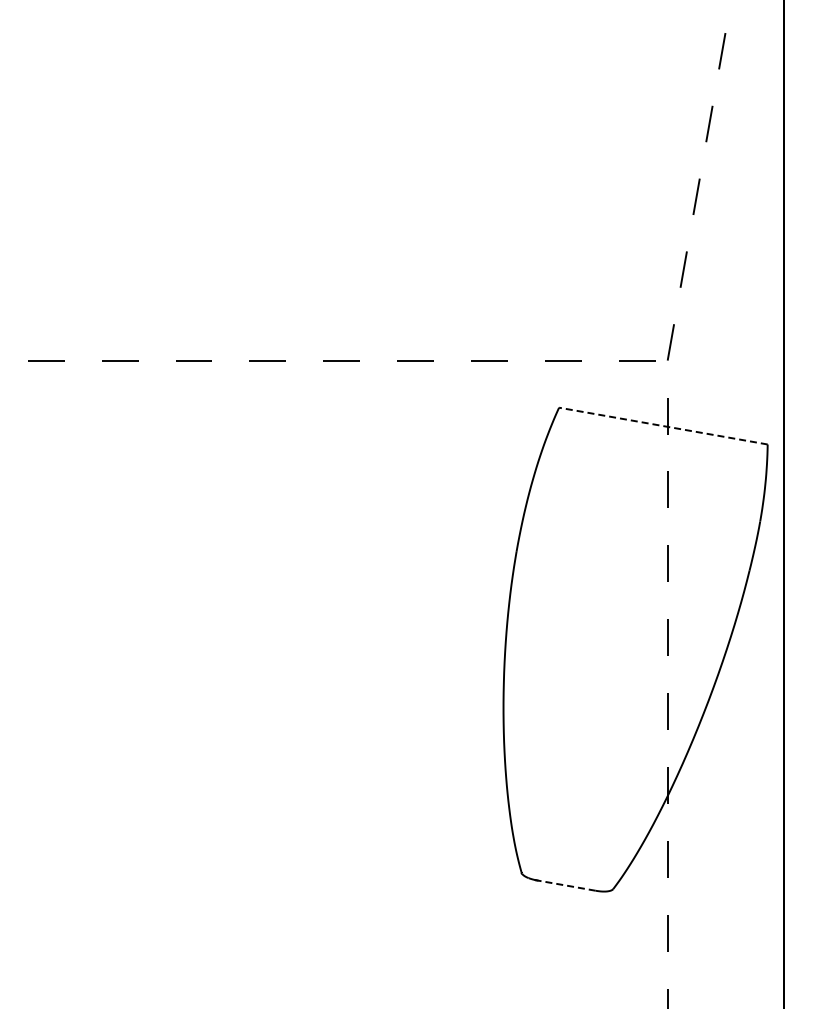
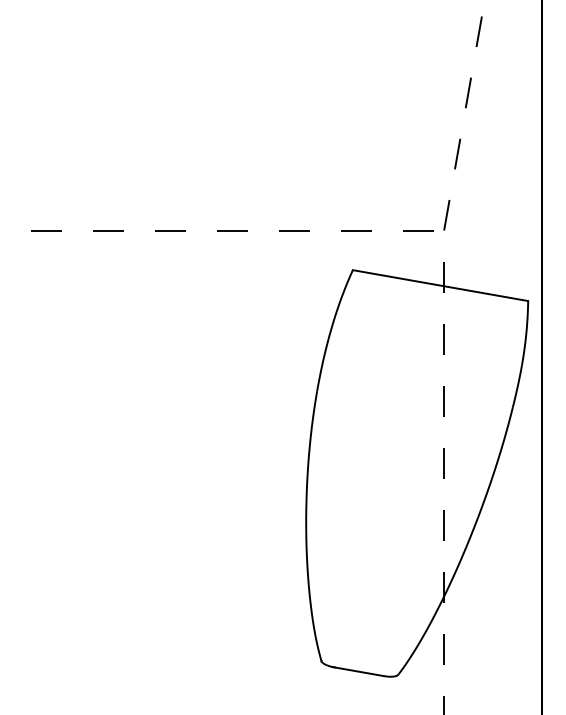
line: (663, 426) -> (440, 285), dashed -> solid
line: (564, 885) -> (357, 671), dashed -> solid

